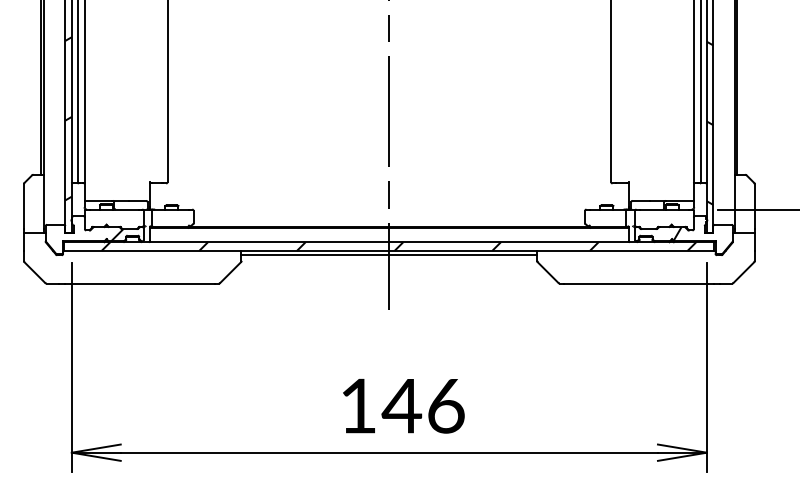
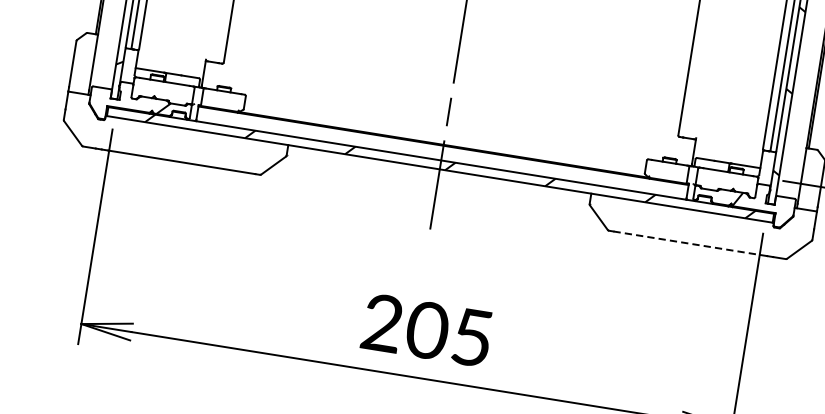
line: (389, 255) -> (439, 174), removed
line: (635, 283) -> (686, 243), solid -> dashed
text: (402, 405) -> (427, 329), 146 -> 205

